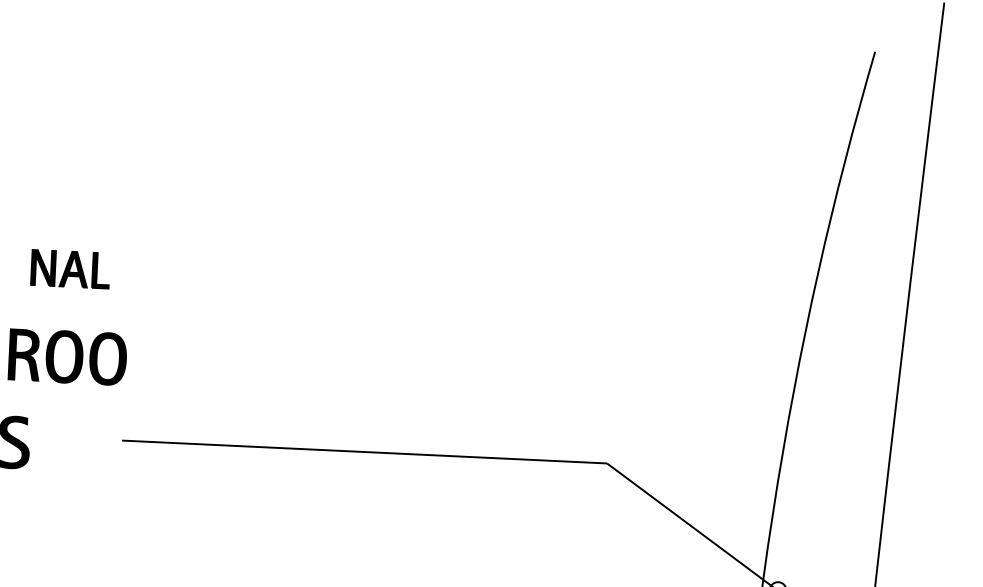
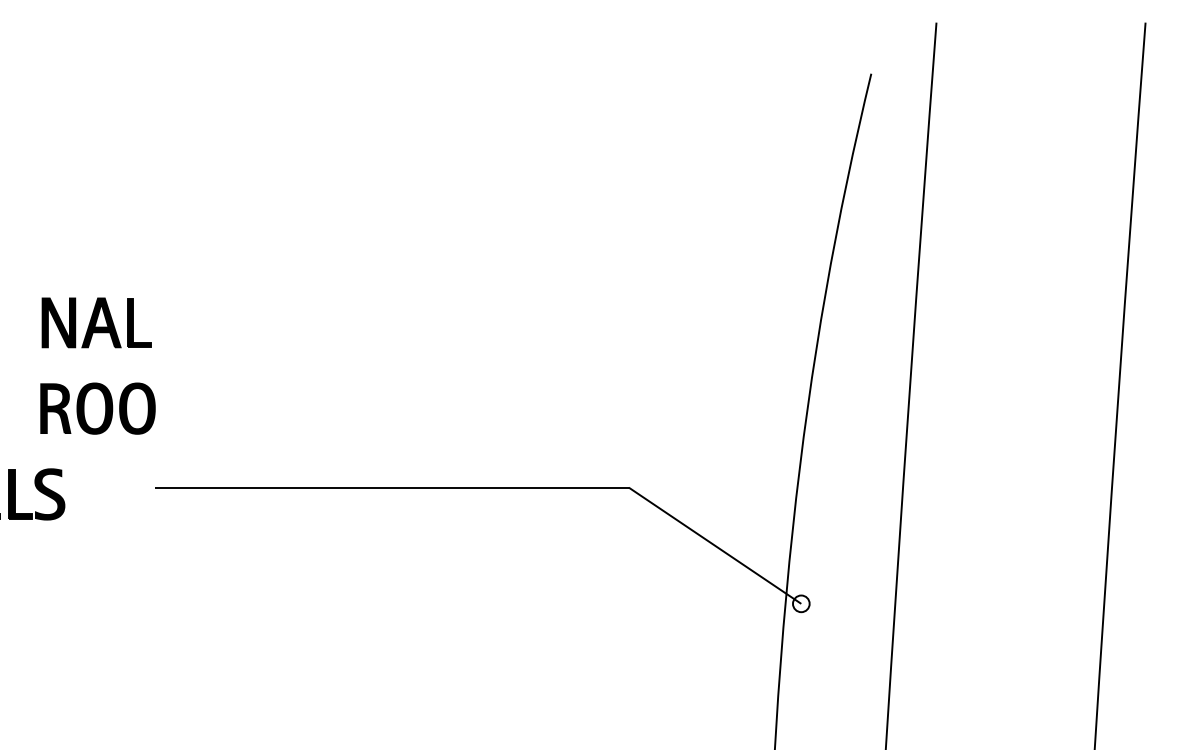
part: (70, 268) -> (96, 322), size x1.43

